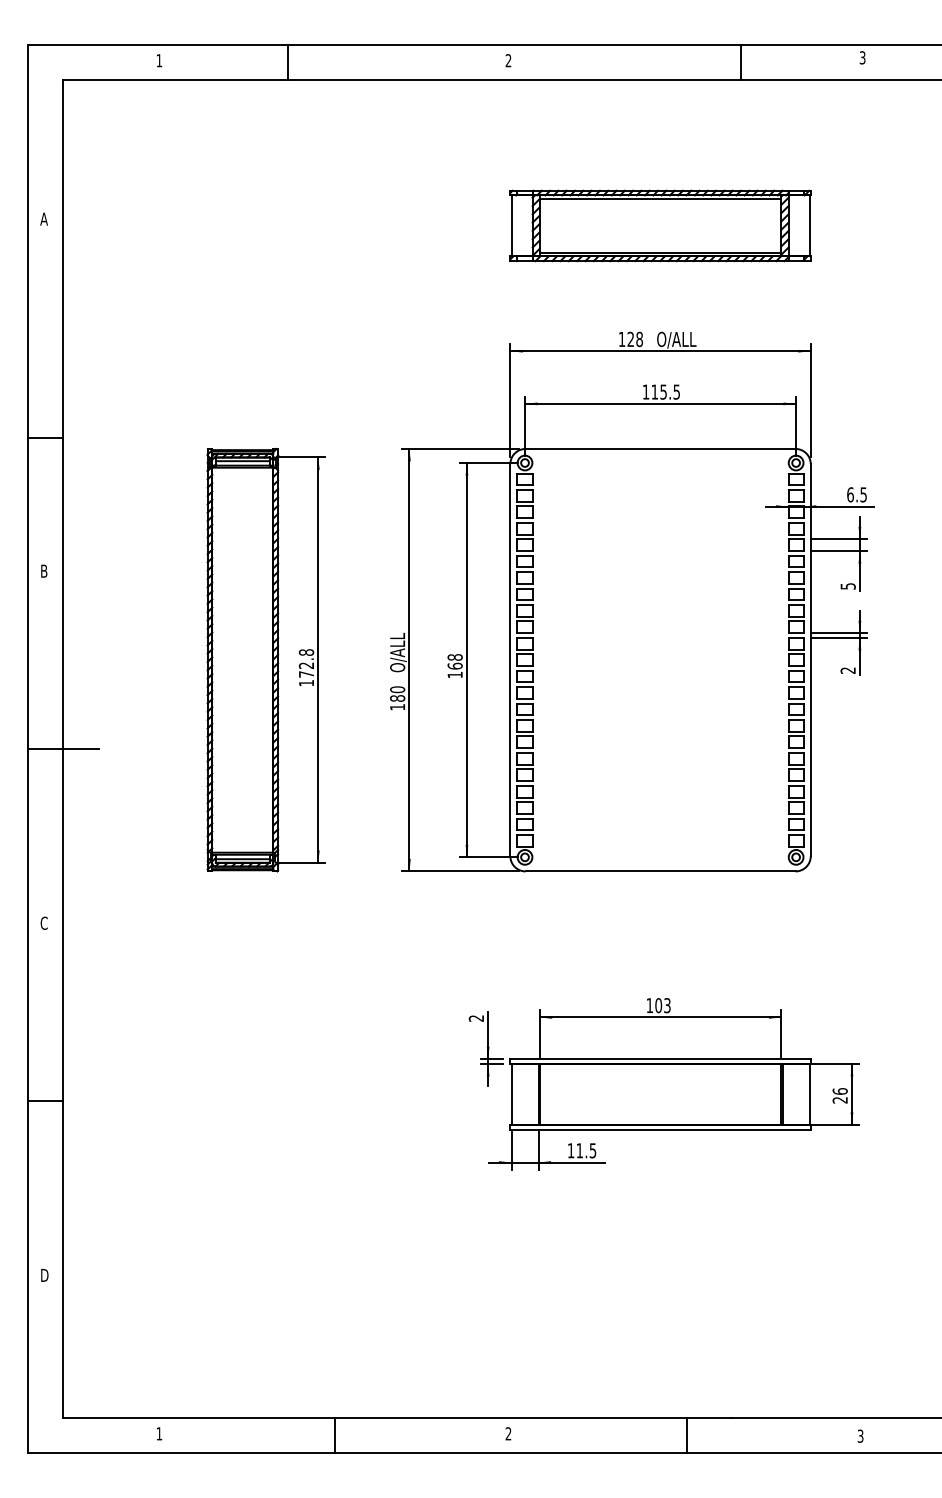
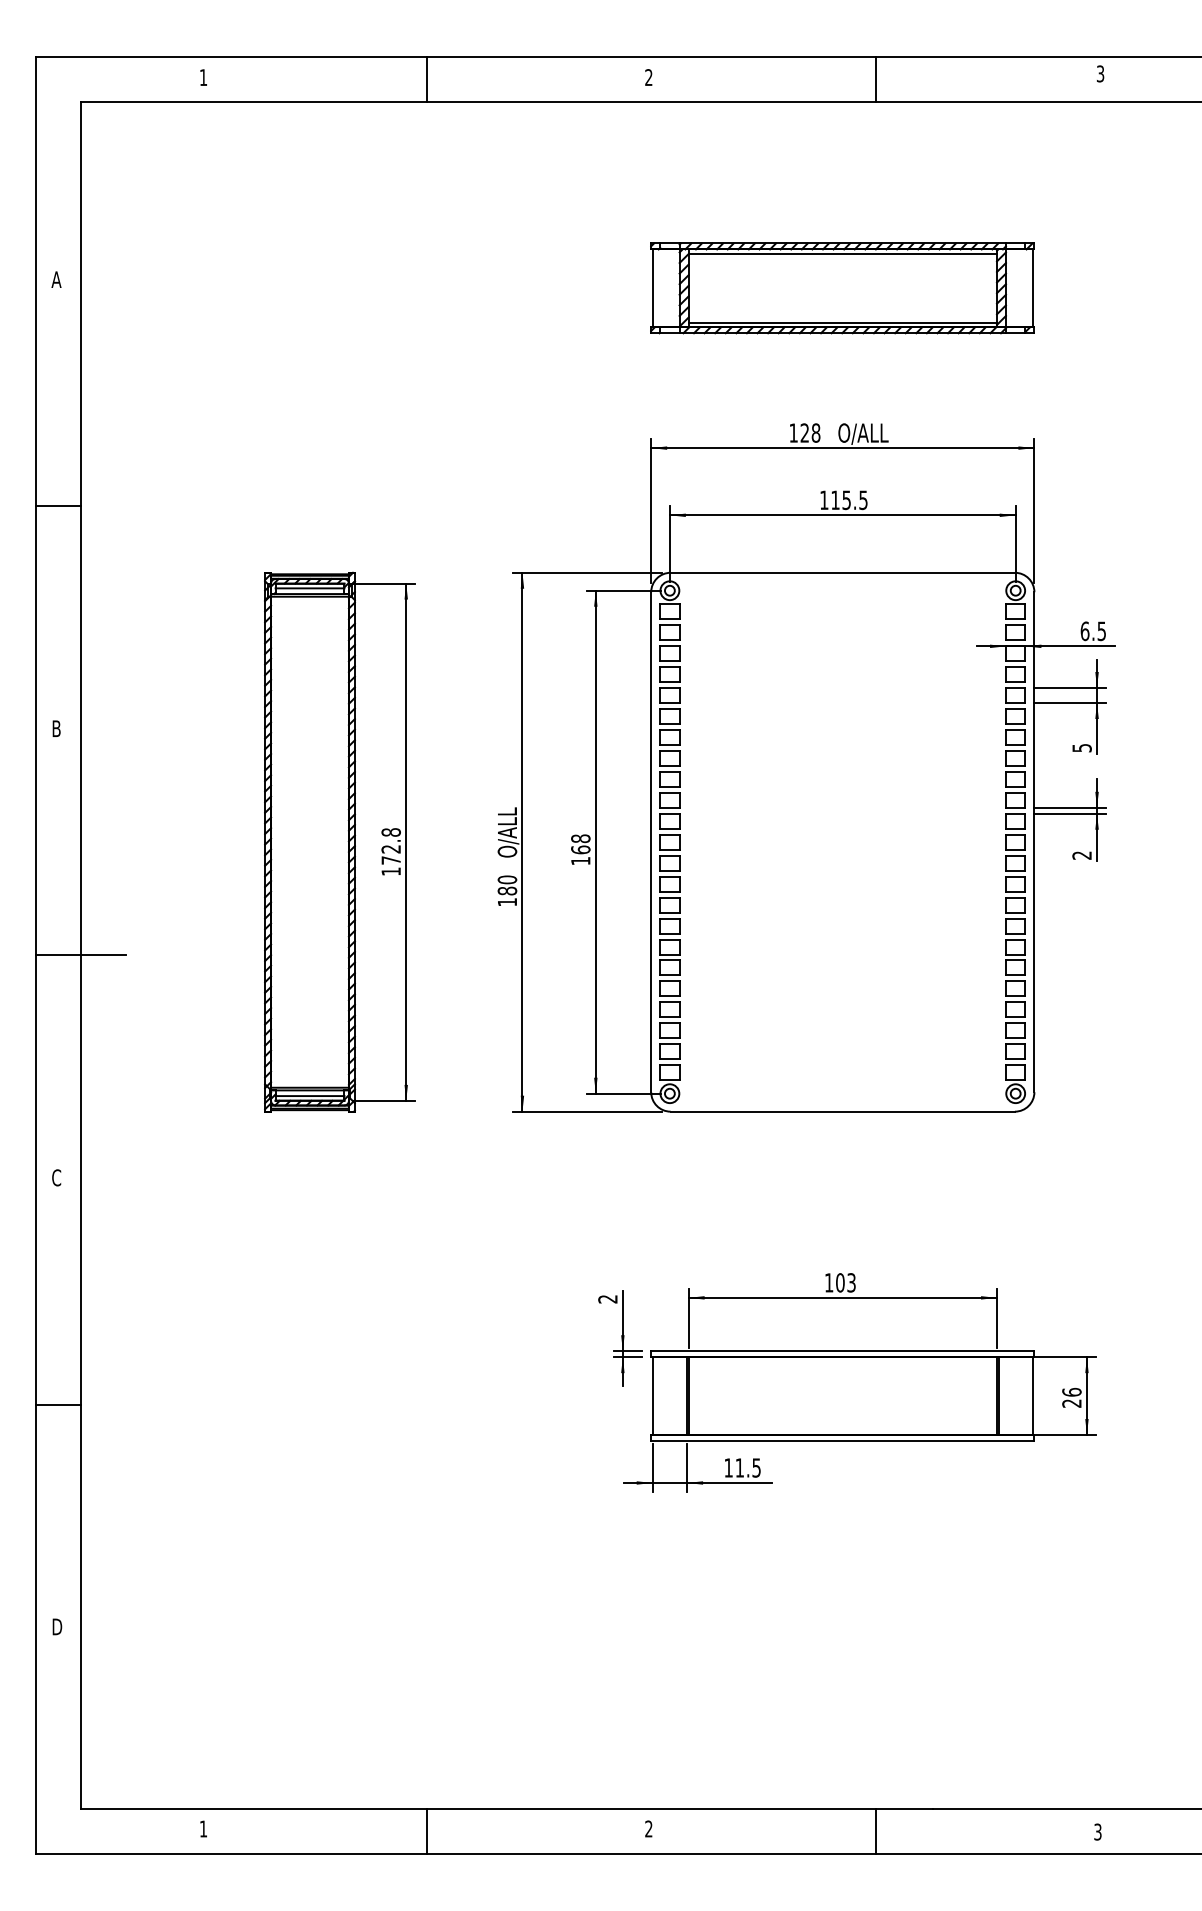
line: (287, 62) -> (426, 79), moved
line: (741, 62) -> (876, 79), moved
line: (45, 438) -> (58, 506), moved

